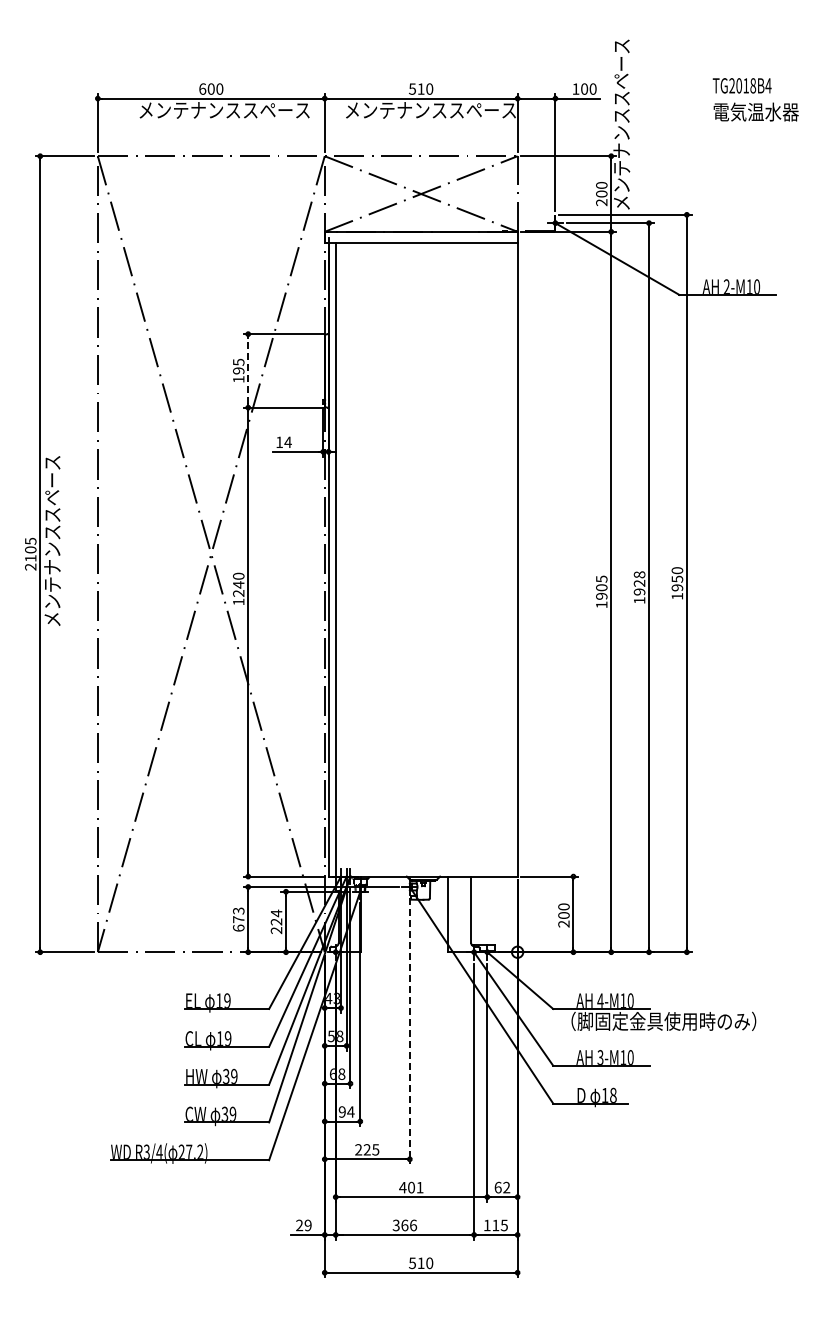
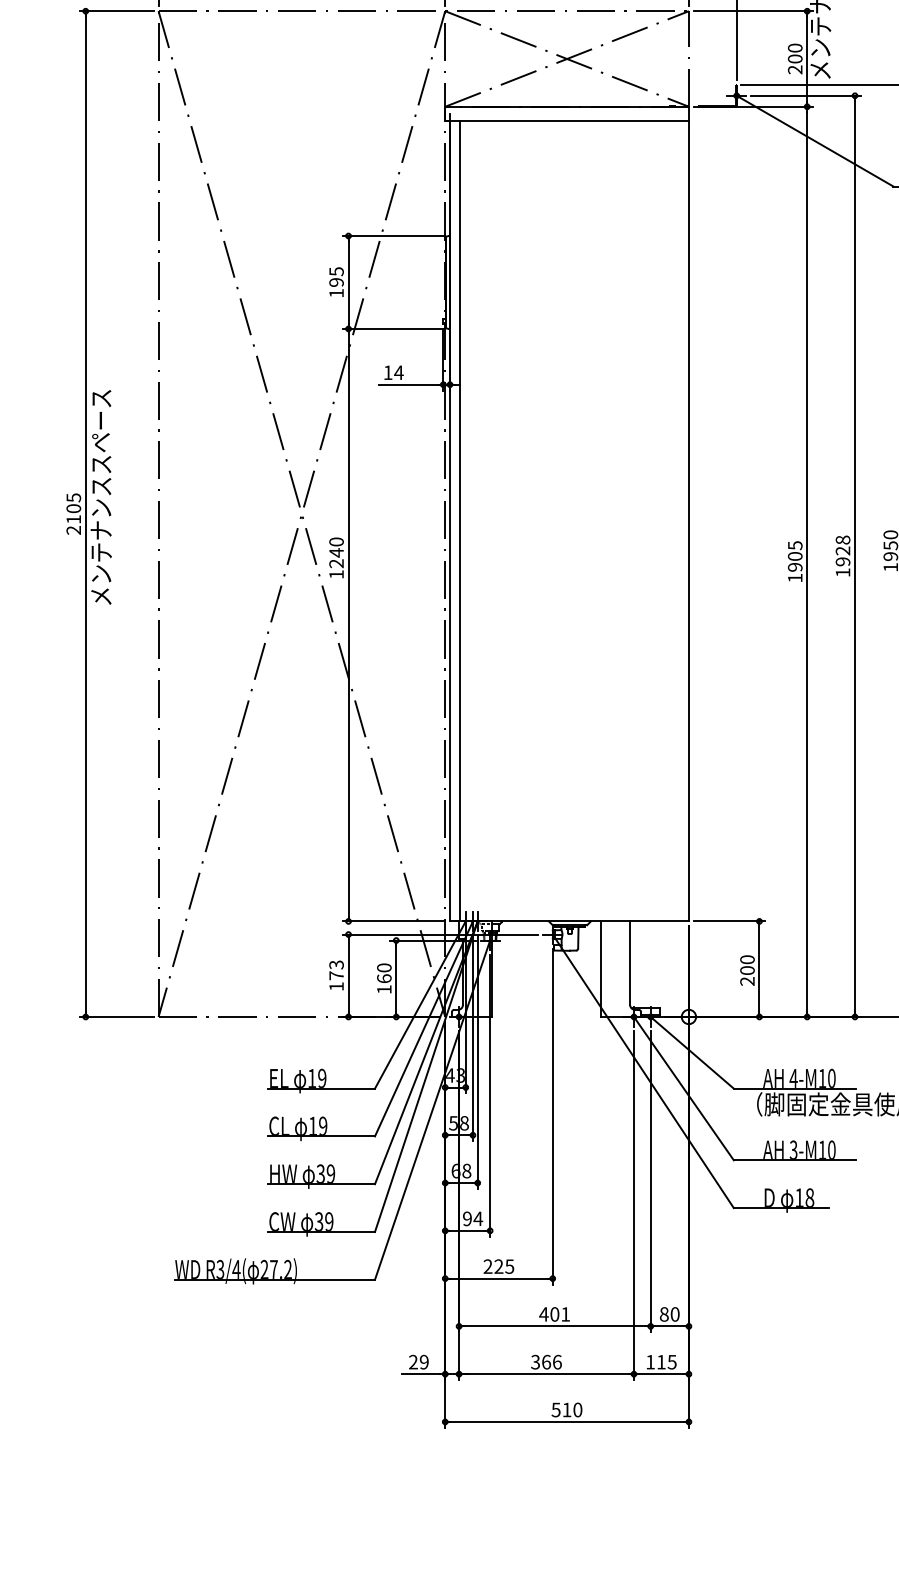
line: (248, 370) -> (348, 281), dashed -> solid
text: (276, 921) -> (384, 978), 224 -> 160
text: (238, 927) -> (336, 985), 673 -> 173
line: (409, 1031) -> (552, 1117), dashed -> solid
text: (502, 1187) -> (669, 1314), 62 -> 80

